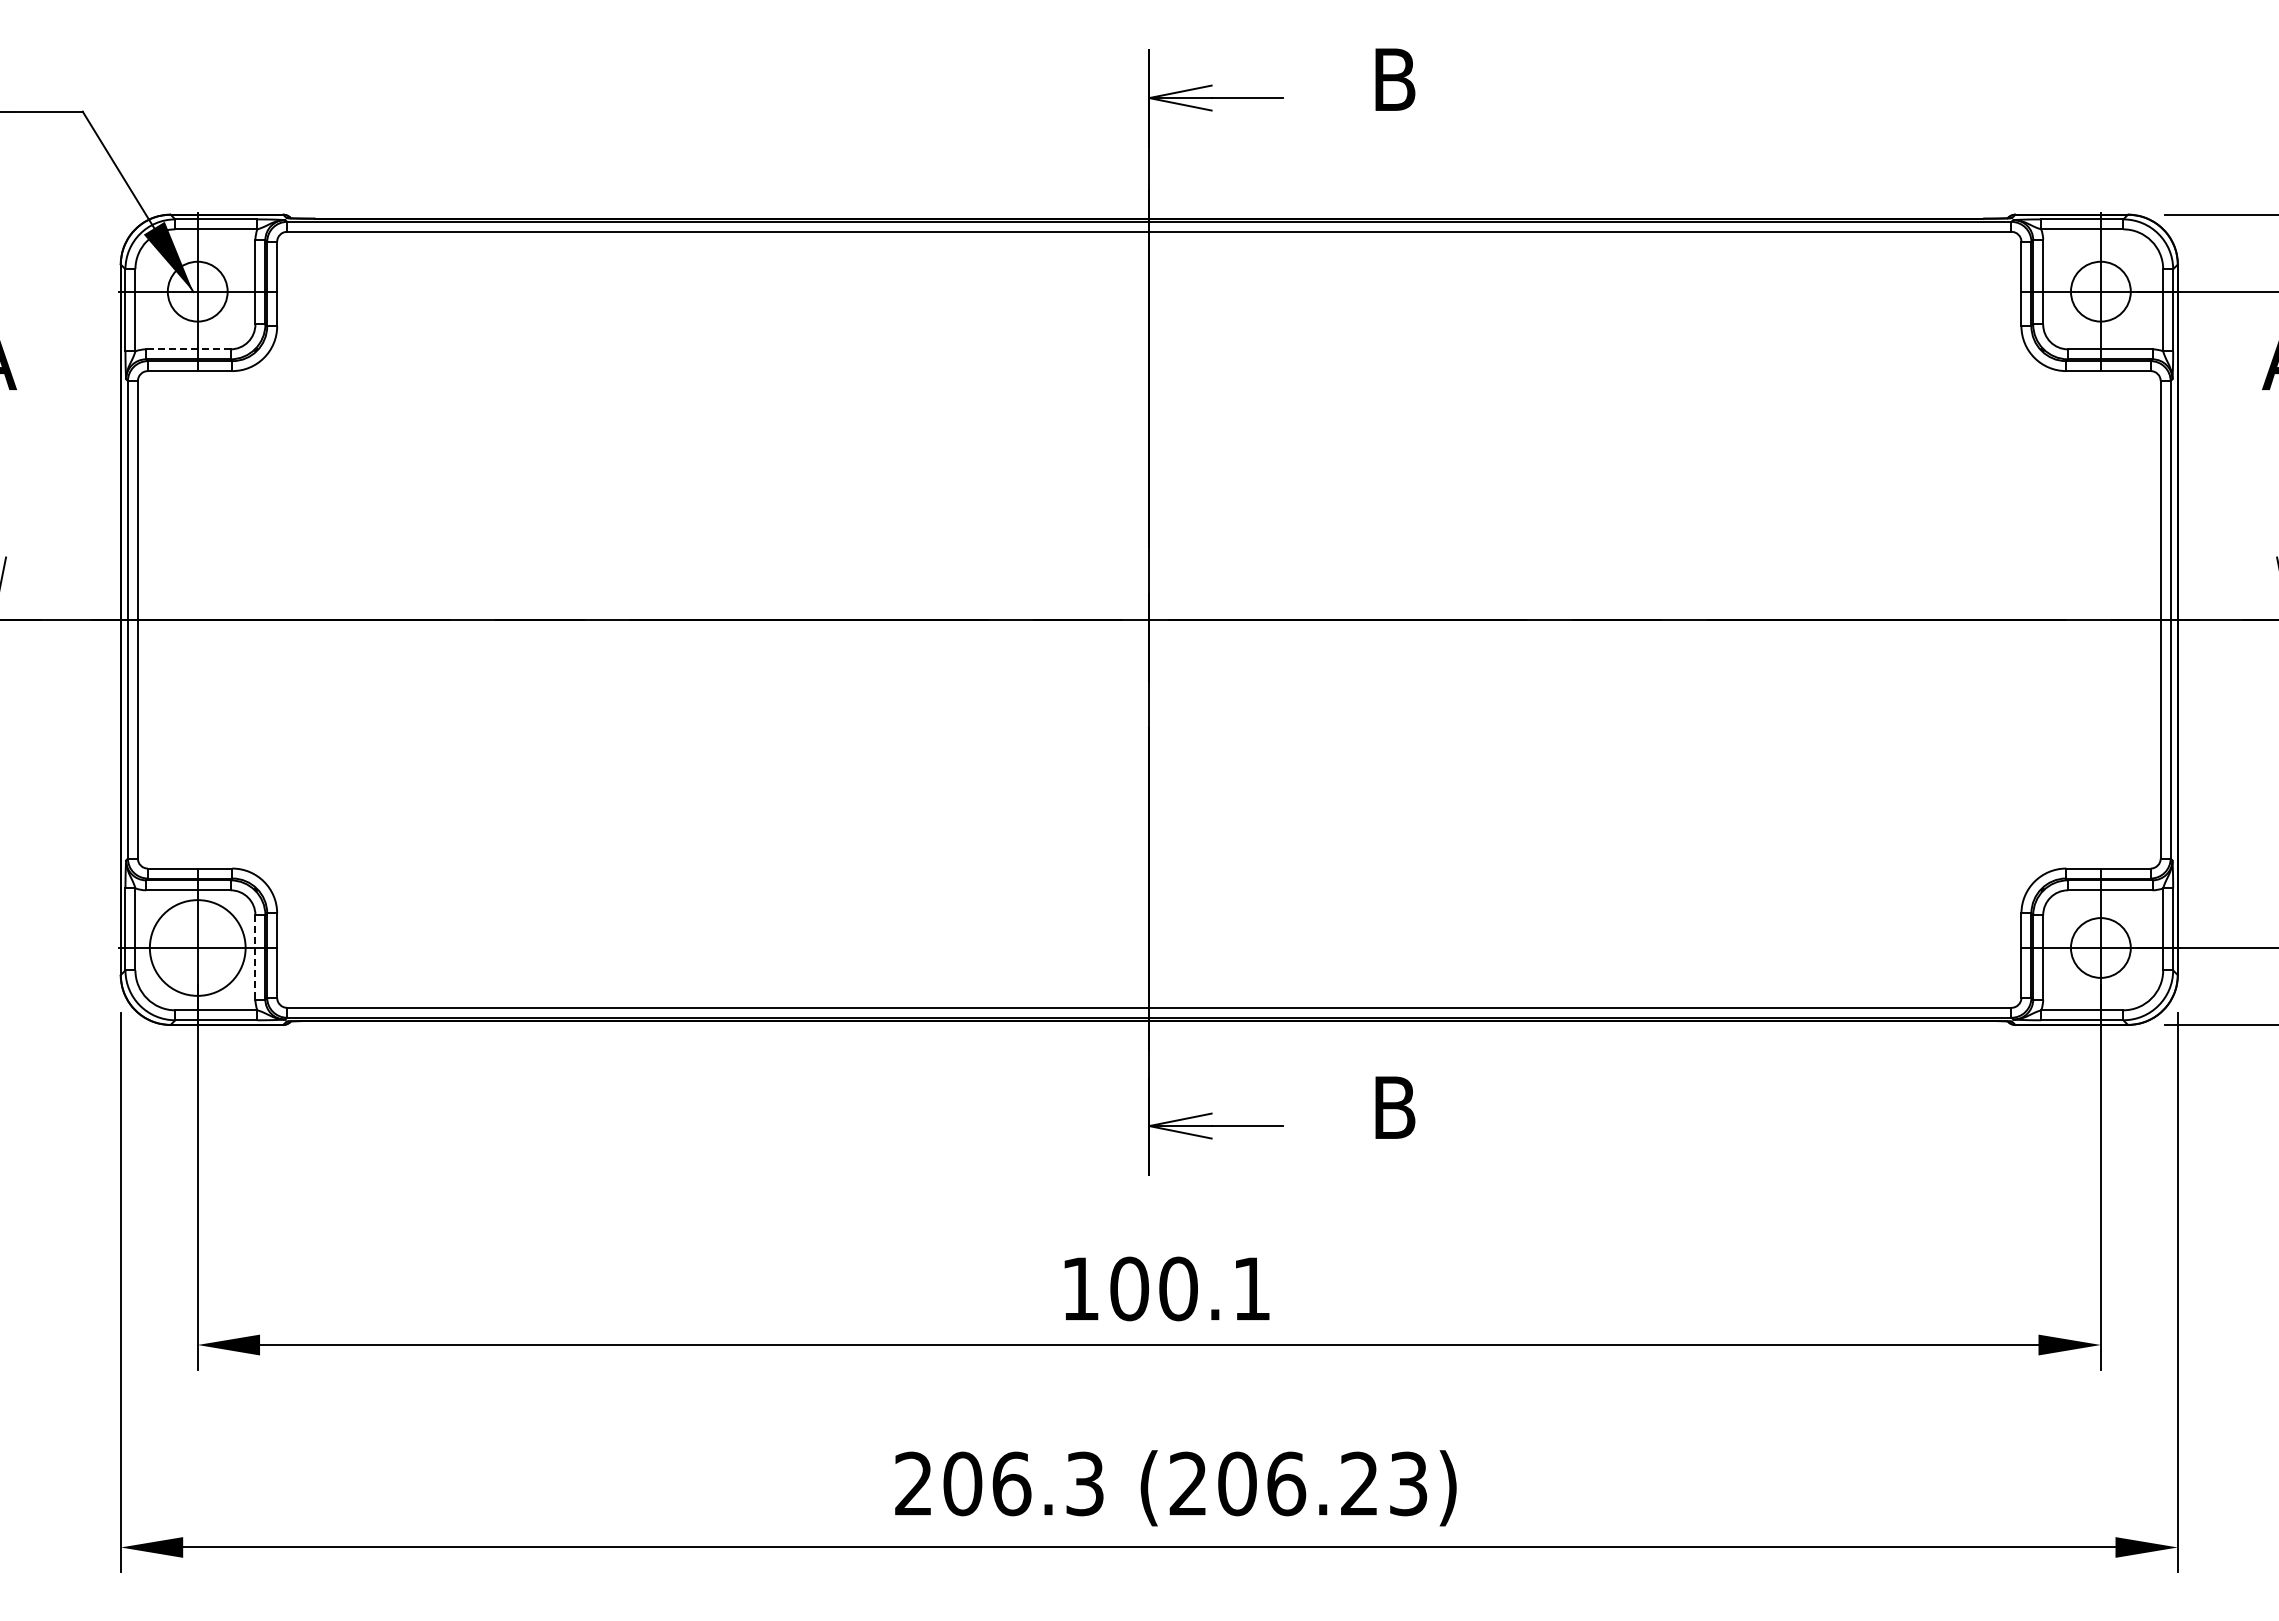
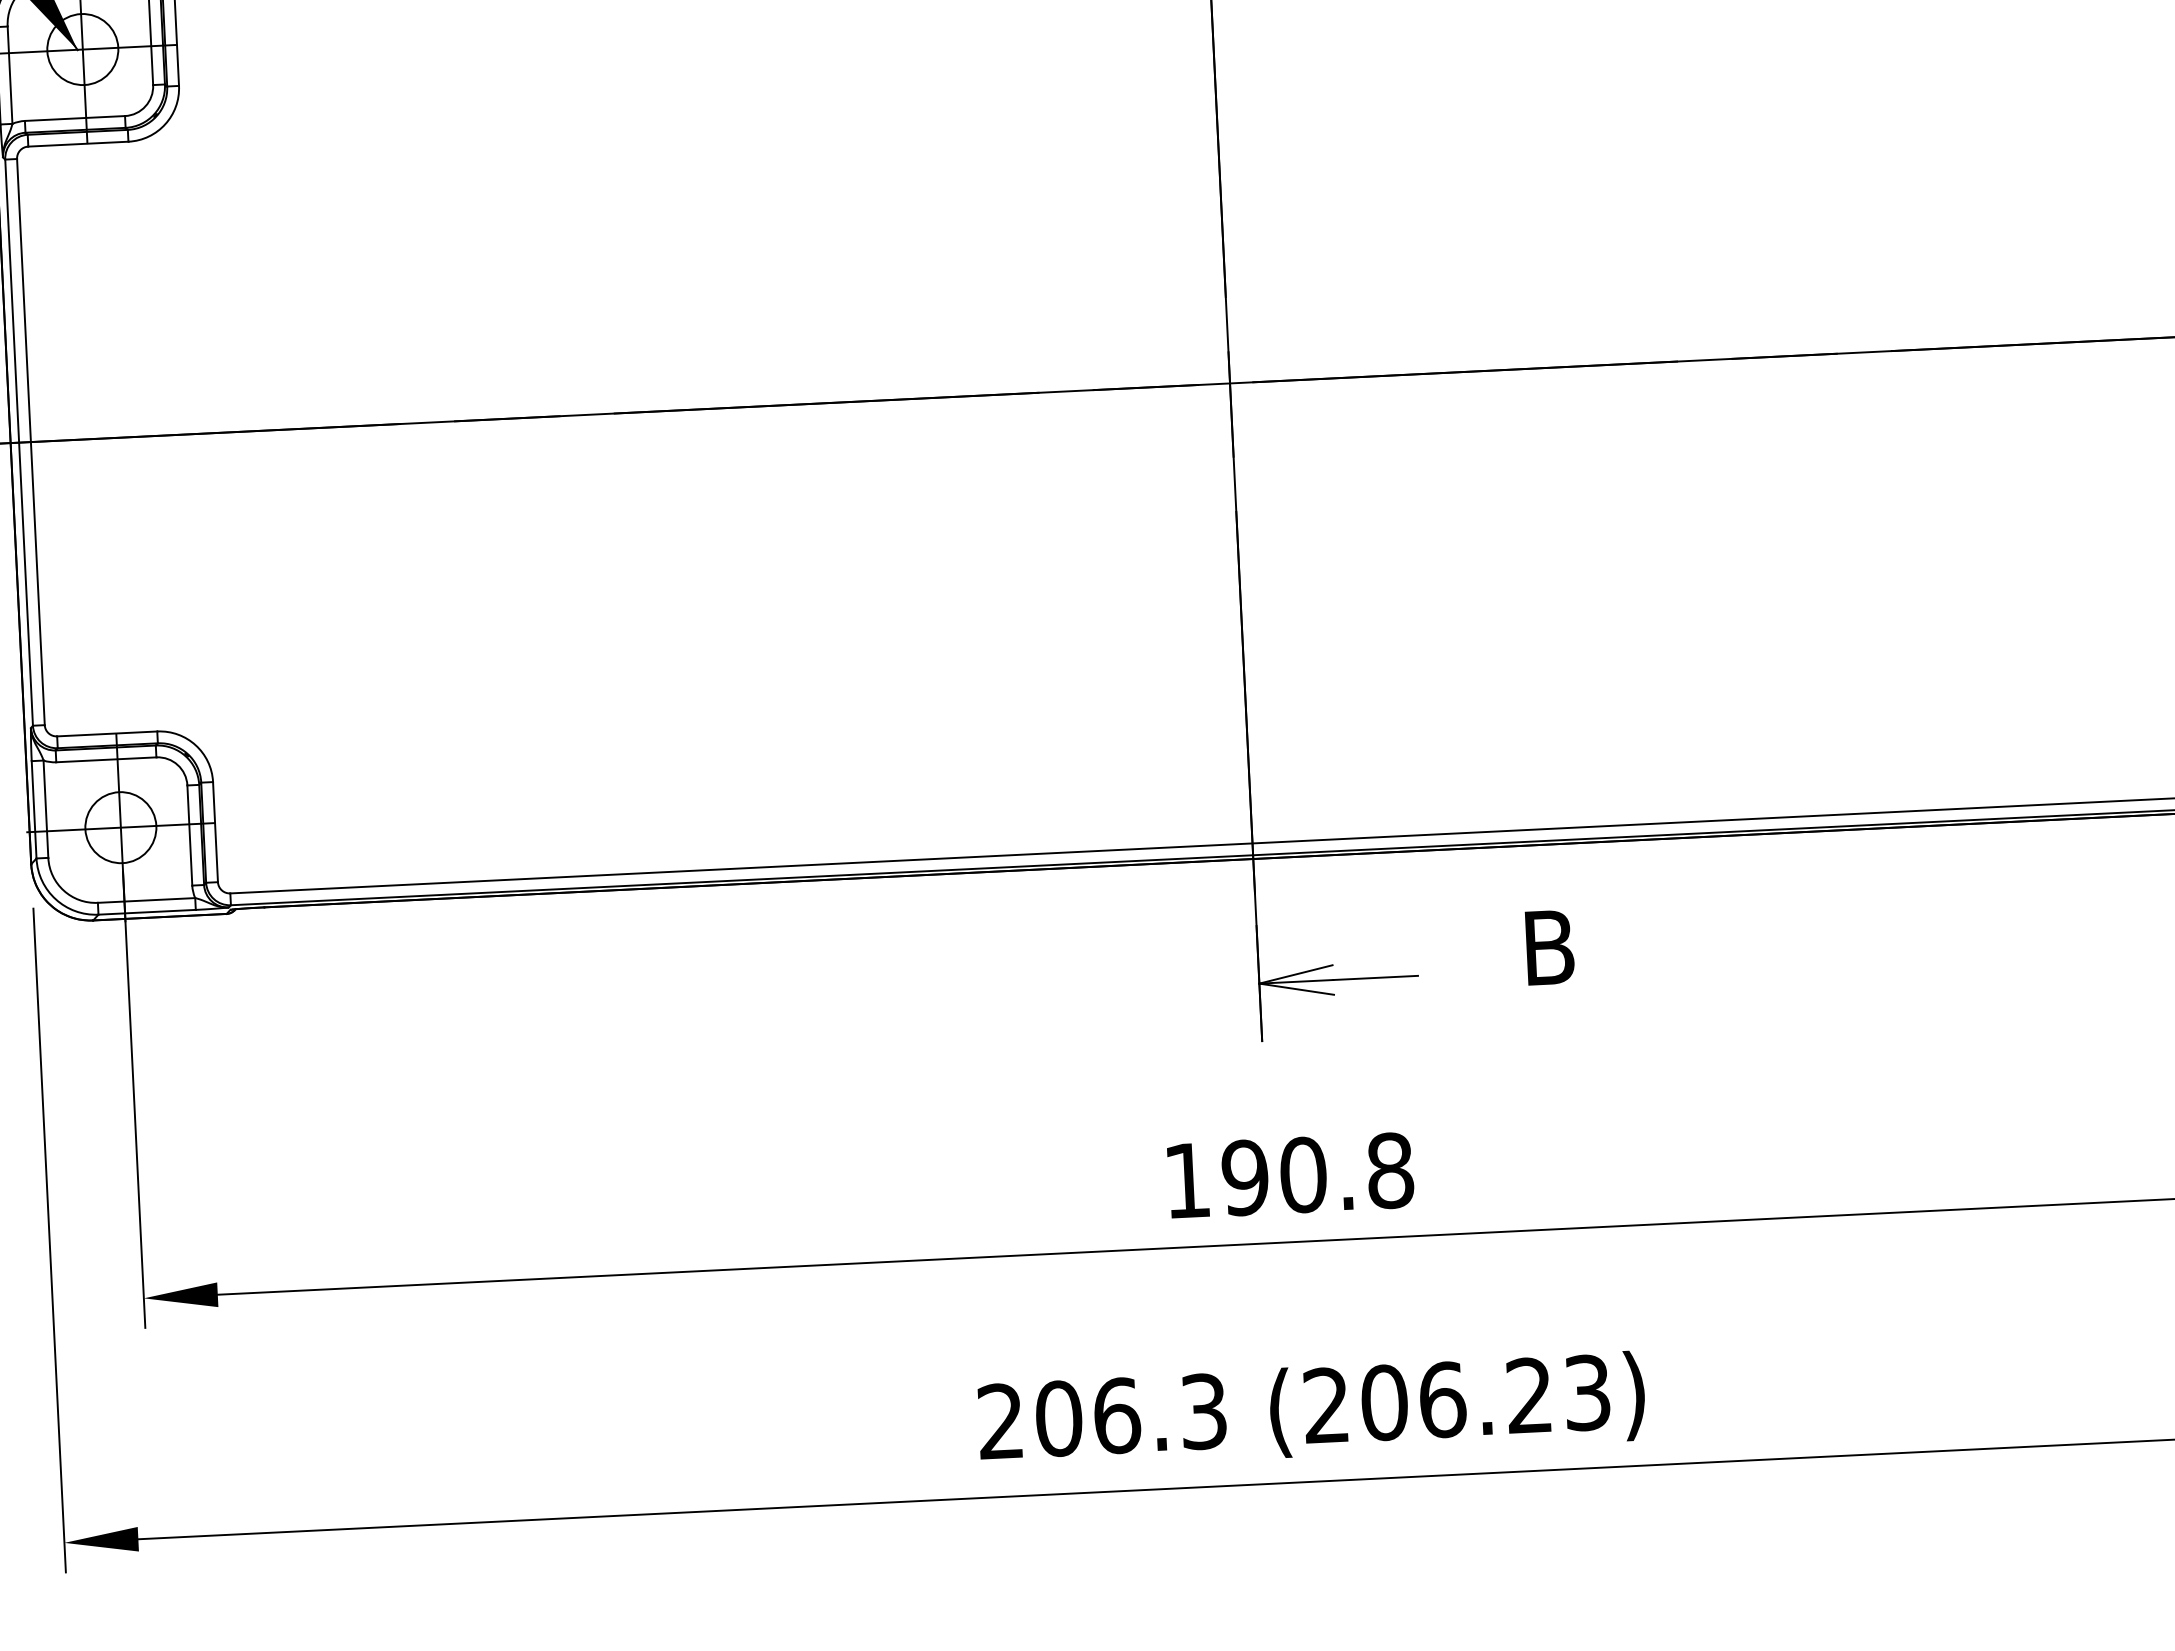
line: (187, 349) -> (74, 118), dashed -> solid
circle: (197, 947) -> (120, 827), size x0.62
line: (255, 957) -> (189, 835), dashed -> solid
text: (1190, 1288) -> (1317, 1173), 100.1 -> 190.8

